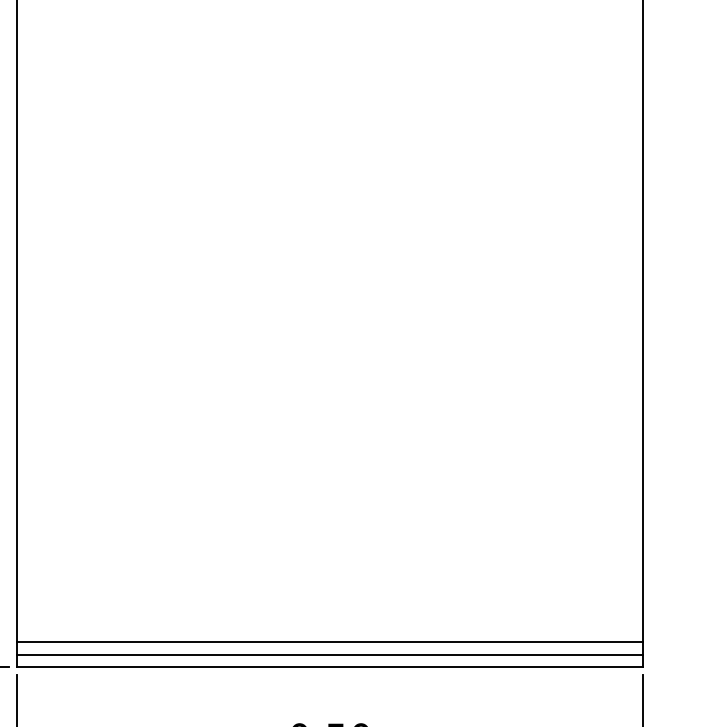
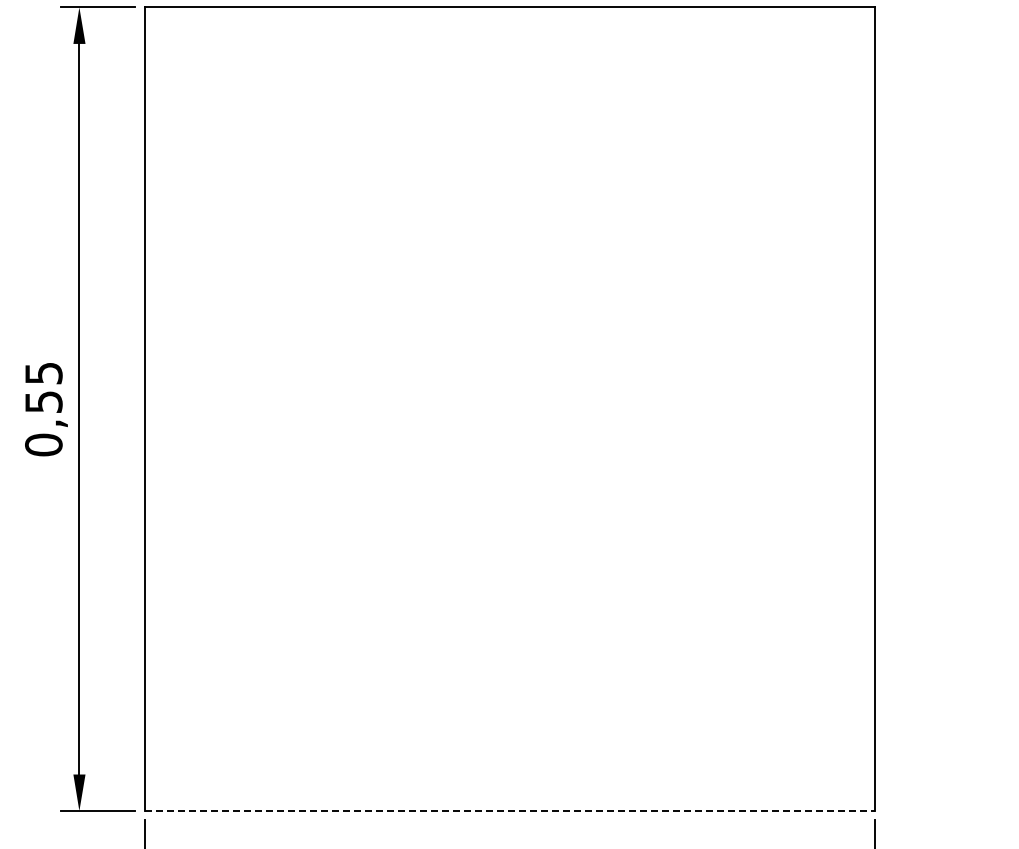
line: (329, 641) -> (509, 781), removed
line: (329, 654) -> (509, 796), removed
line: (330, 667) -> (510, 811), solid -> dashed

